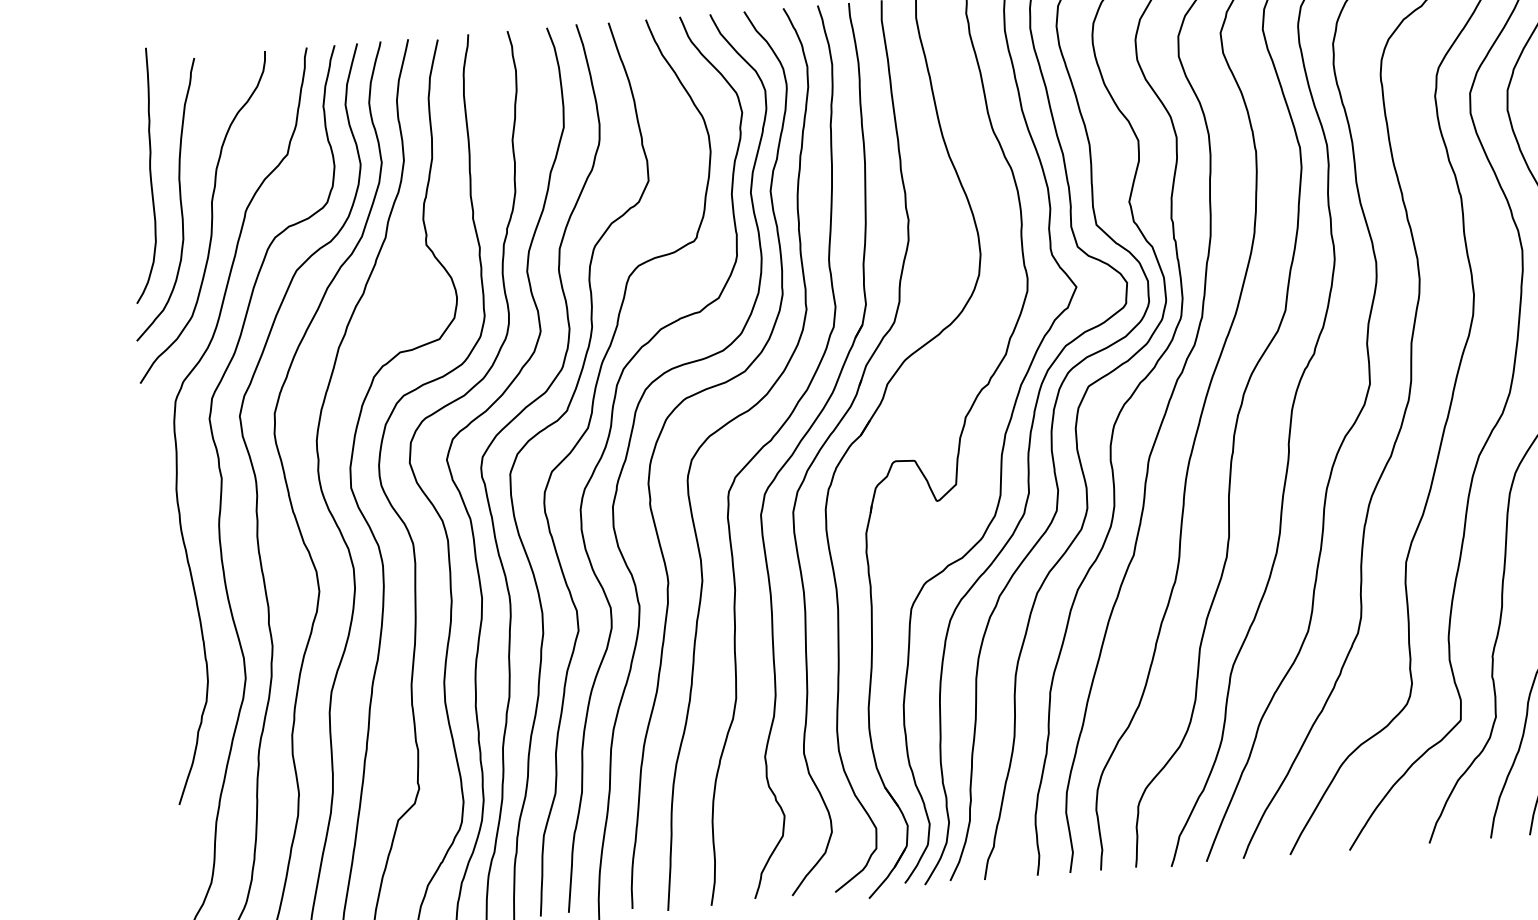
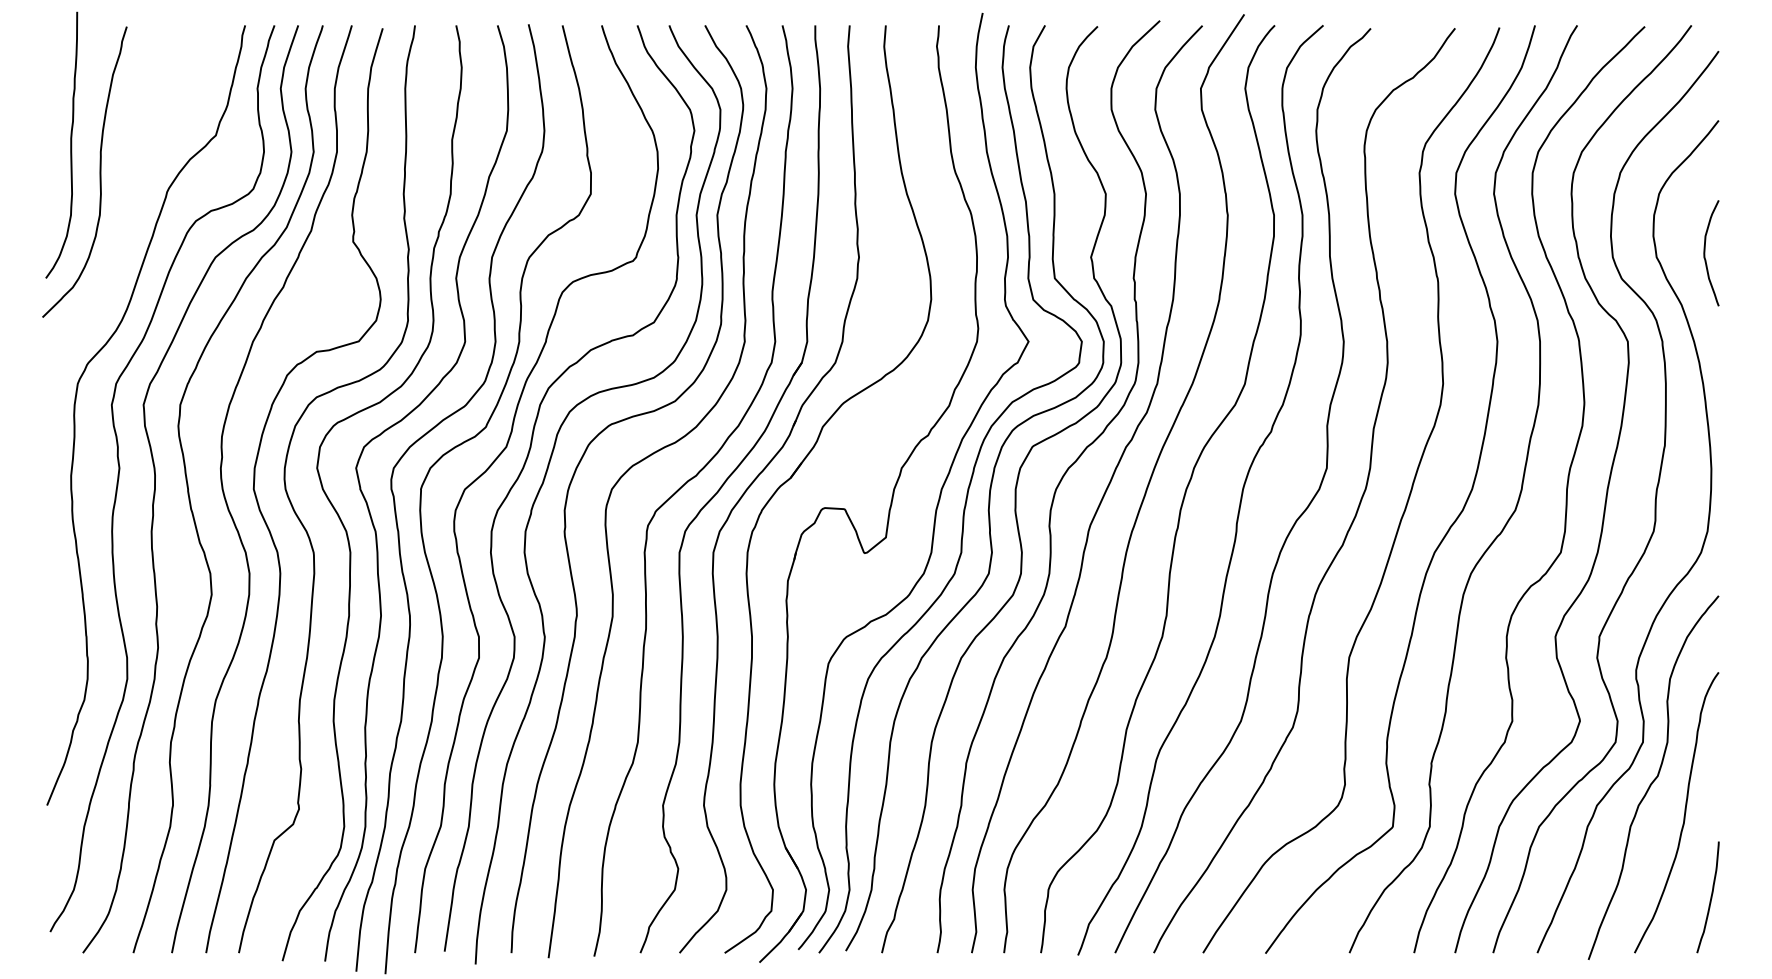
curve: (210, 218) -> (130, 195), removed

